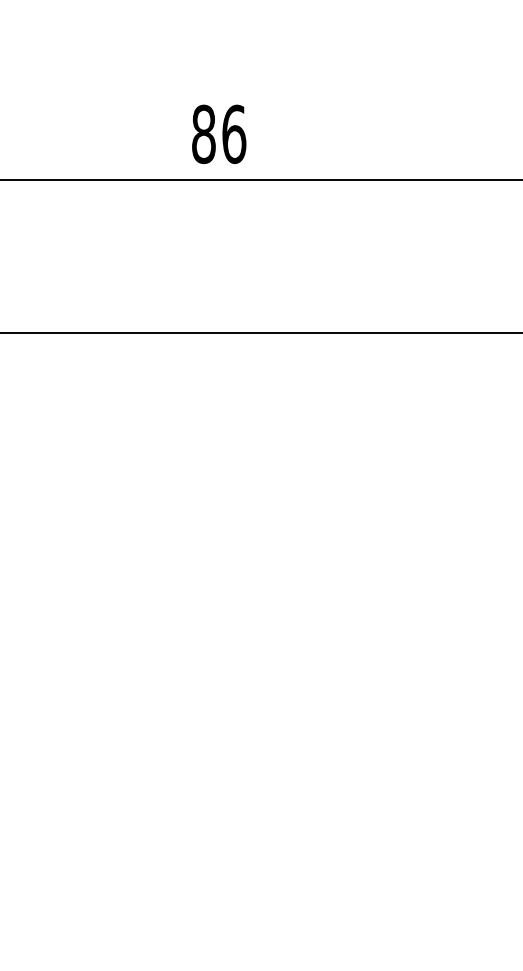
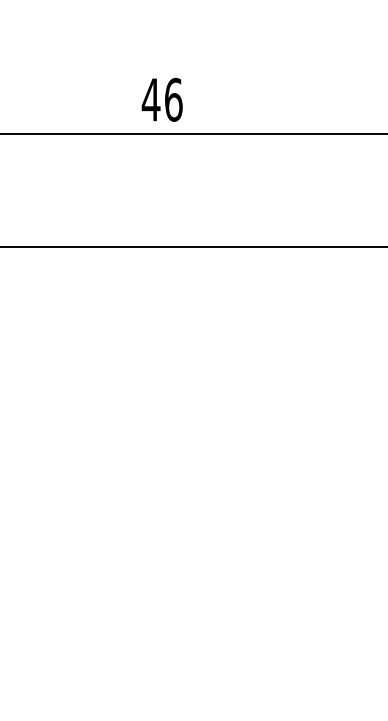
text: (203, 134) -> (150, 99), 86 -> 46

